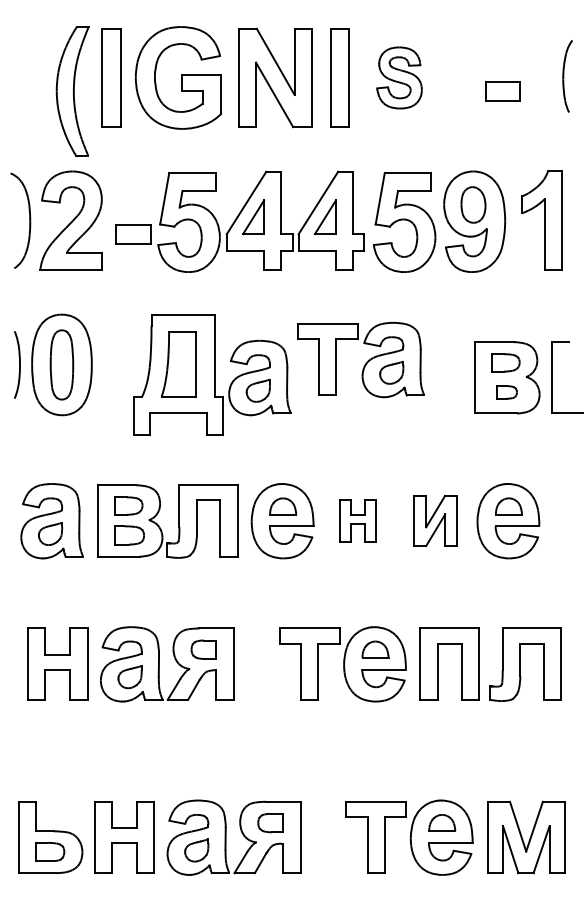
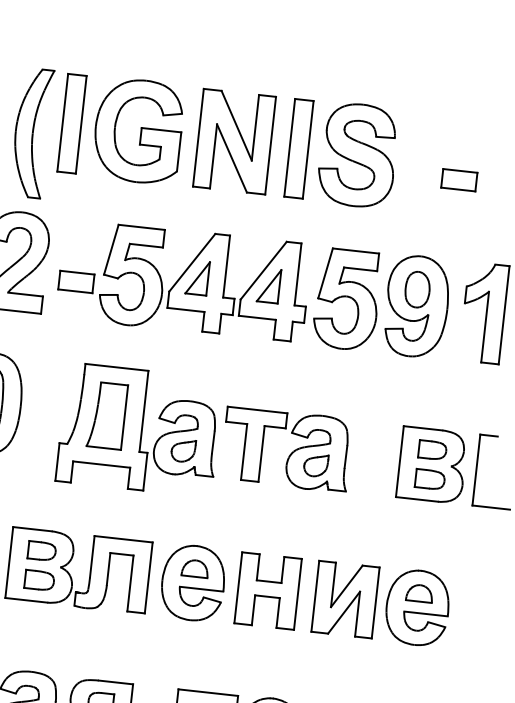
part: (399, 77) -> (358, 154), size x1.67
part: (366, 361) -> (292, 451), moved
part: (506, 392) -> (429, 479), size x1.43
part: (357, 520) -> (267, 590), size x1.67
part: (435, 520) -> (345, 599), size x1.43

